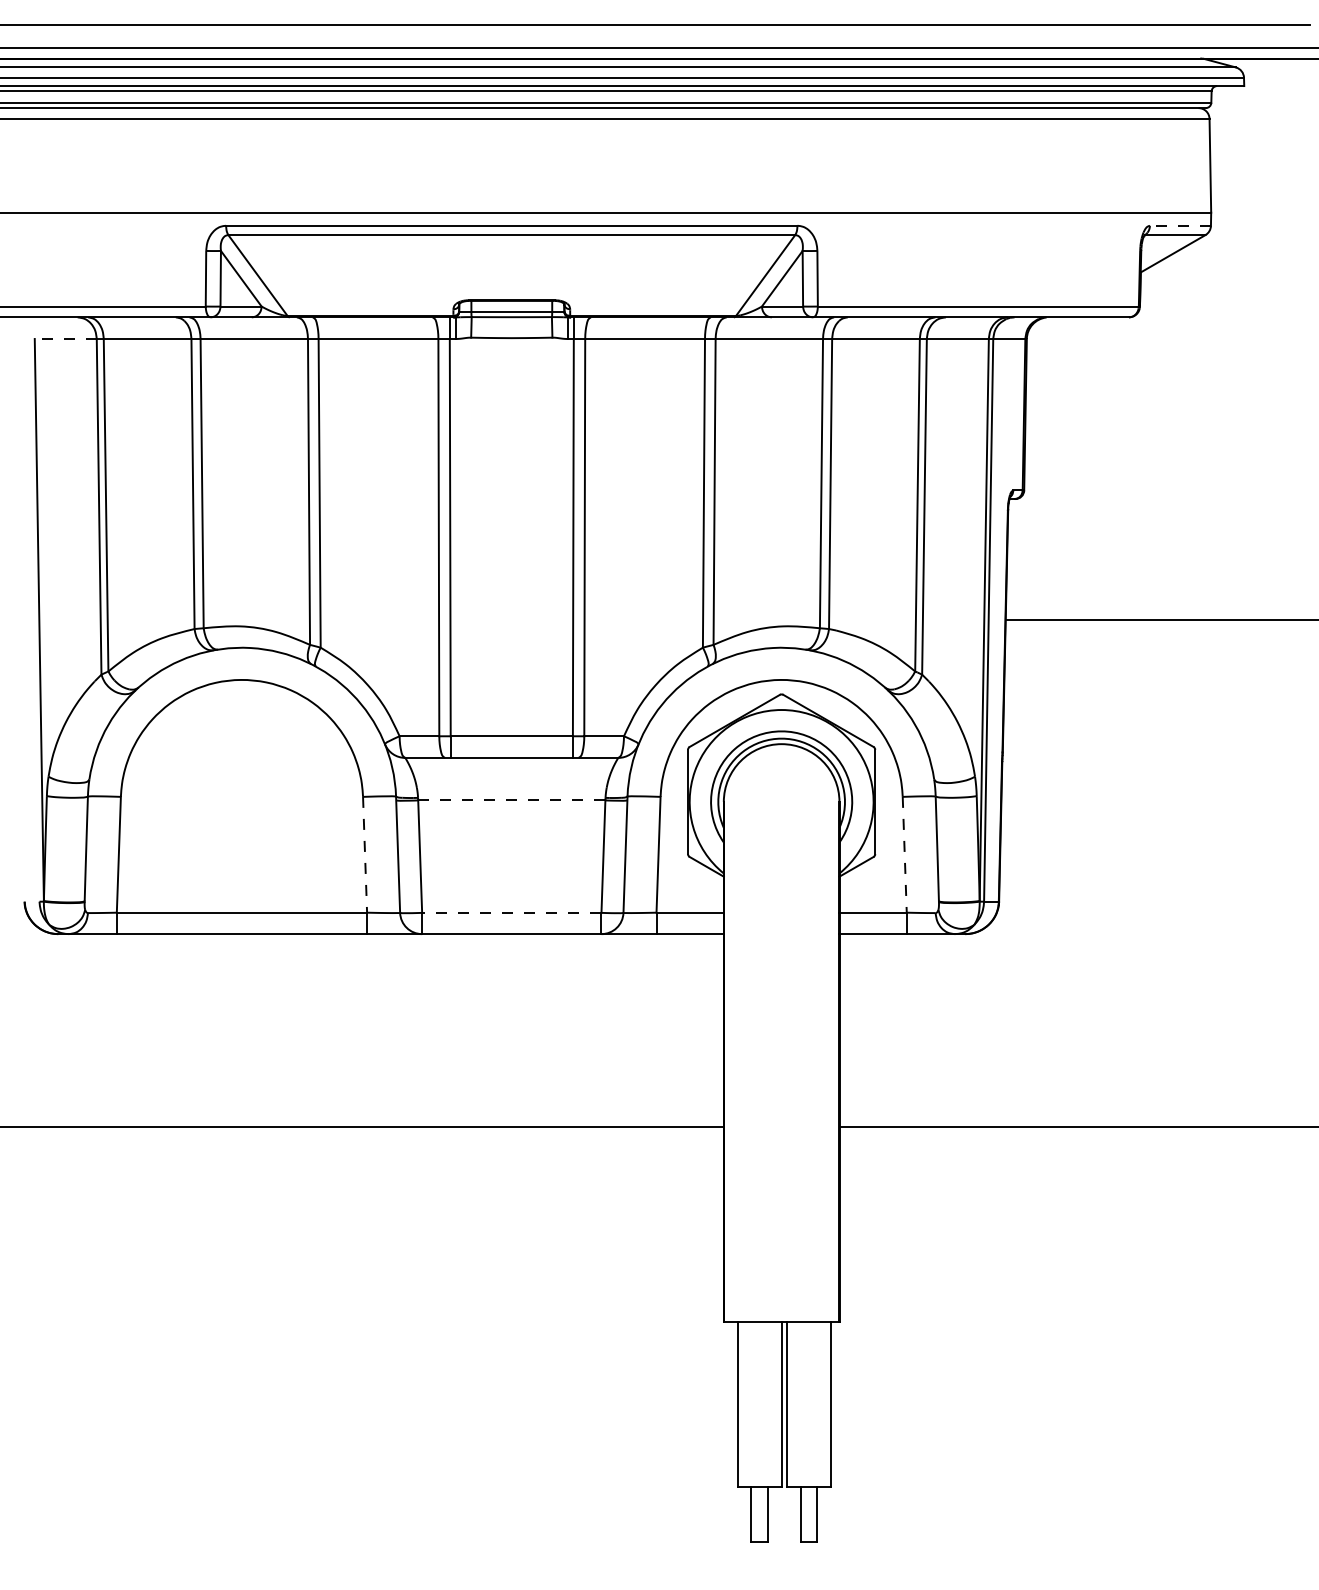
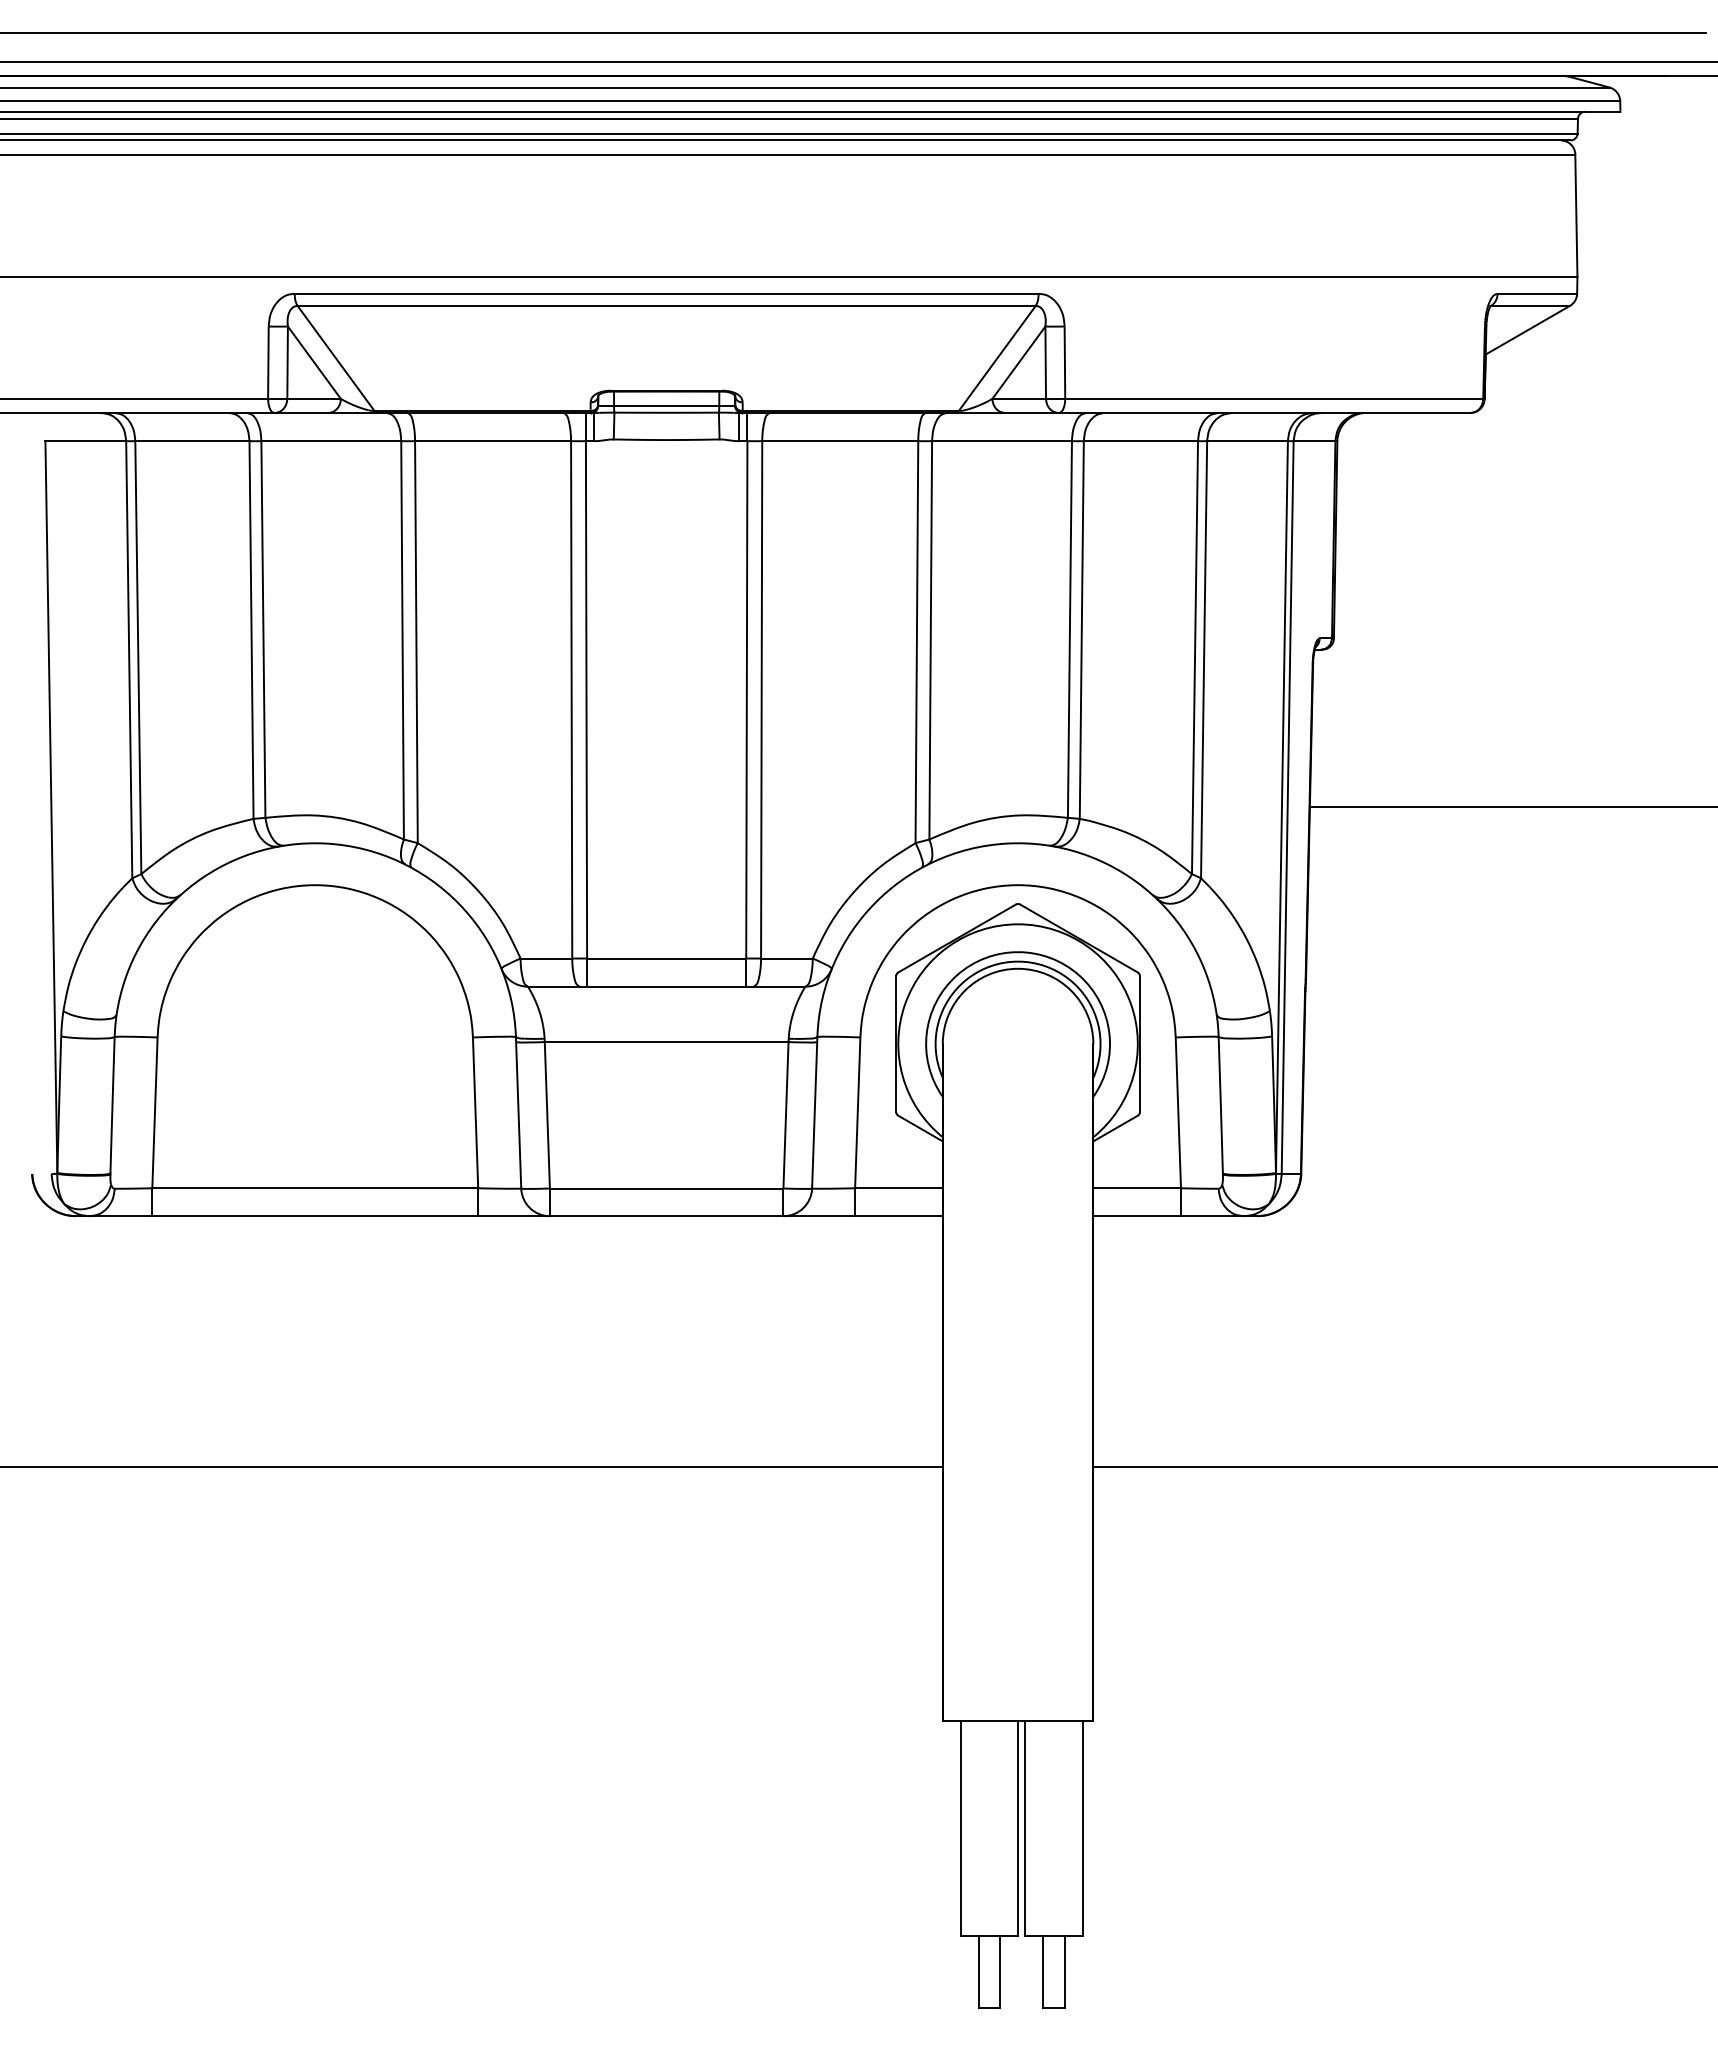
line: (1180, 225) -> (1537, 293), dashed -> solid
line: (65, 339) -> (85, 441), dashed -> solid
line: (511, 800) -> (666, 1042), dashed -> solid
line: (365, 855) -> (475, 1113), dashed -> solid
line: (904, 855) -> (1178, 1113), dashed -> solid
line: (511, 912) -> (666, 1188), dashed -> solid

